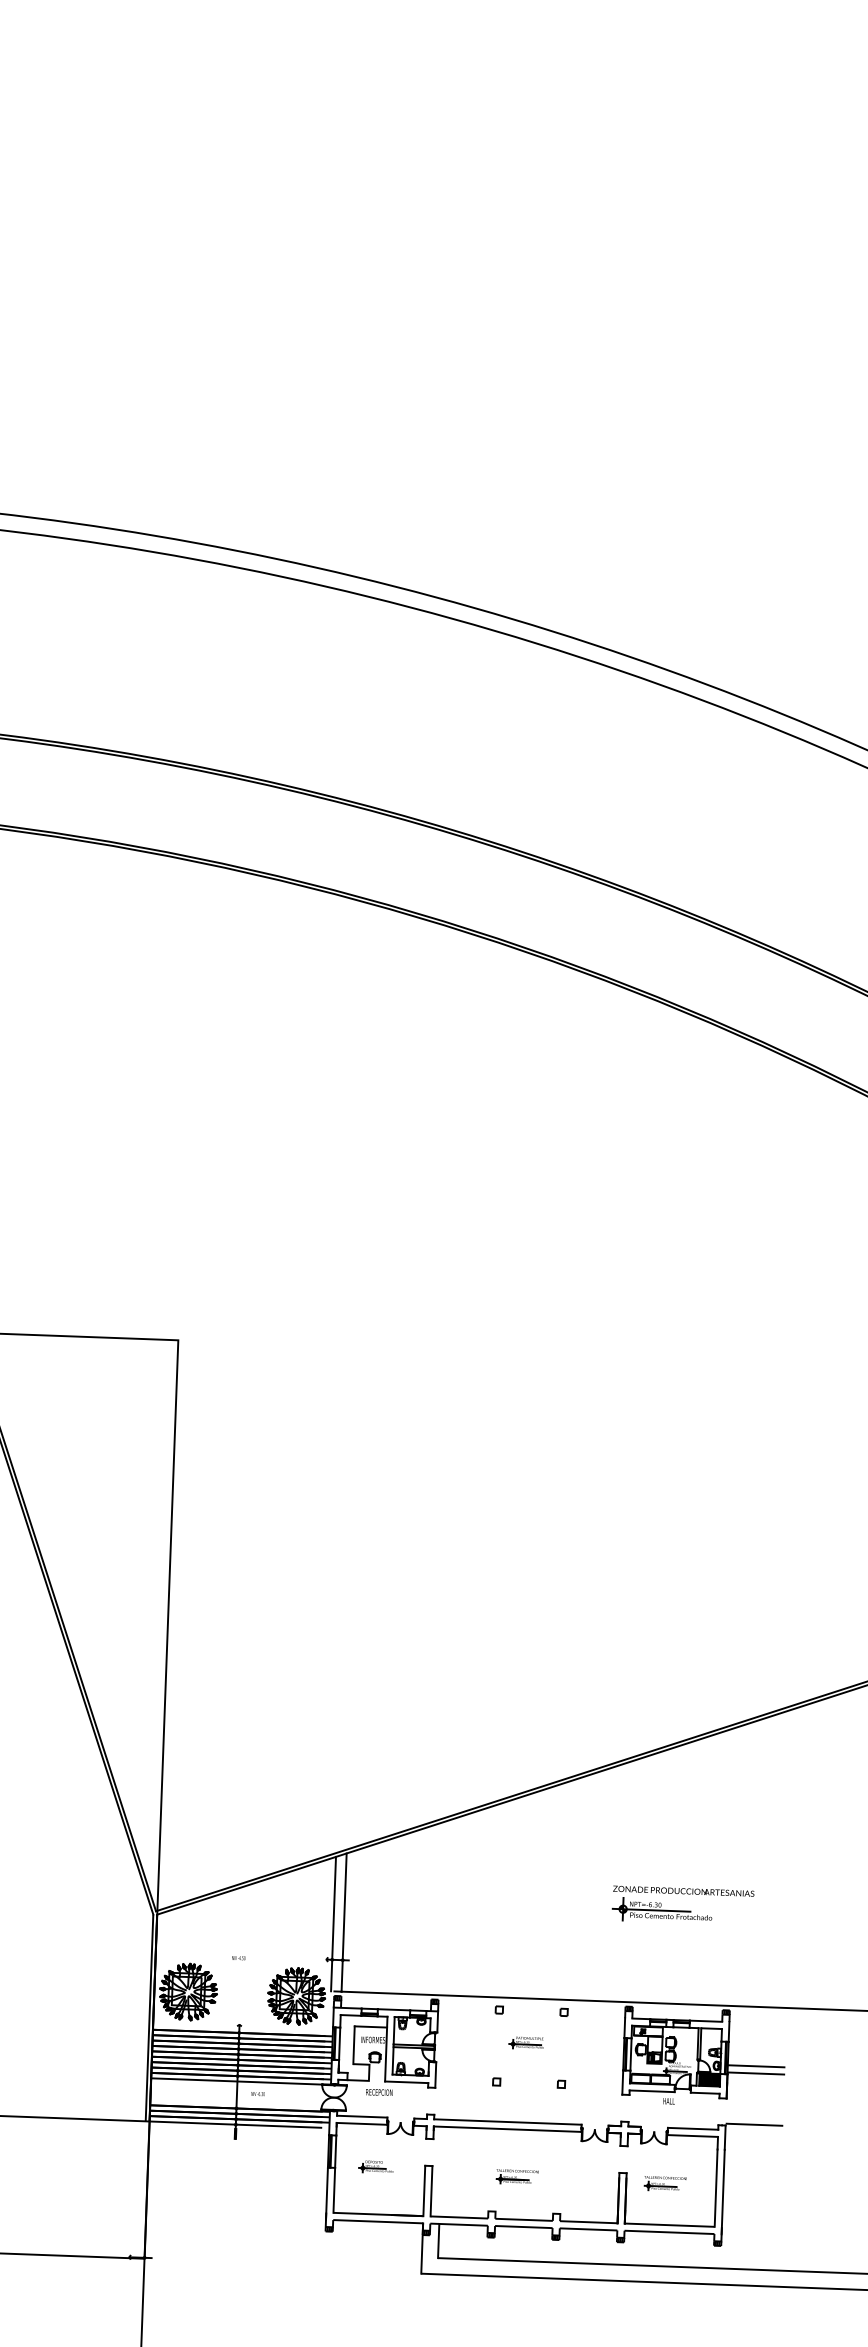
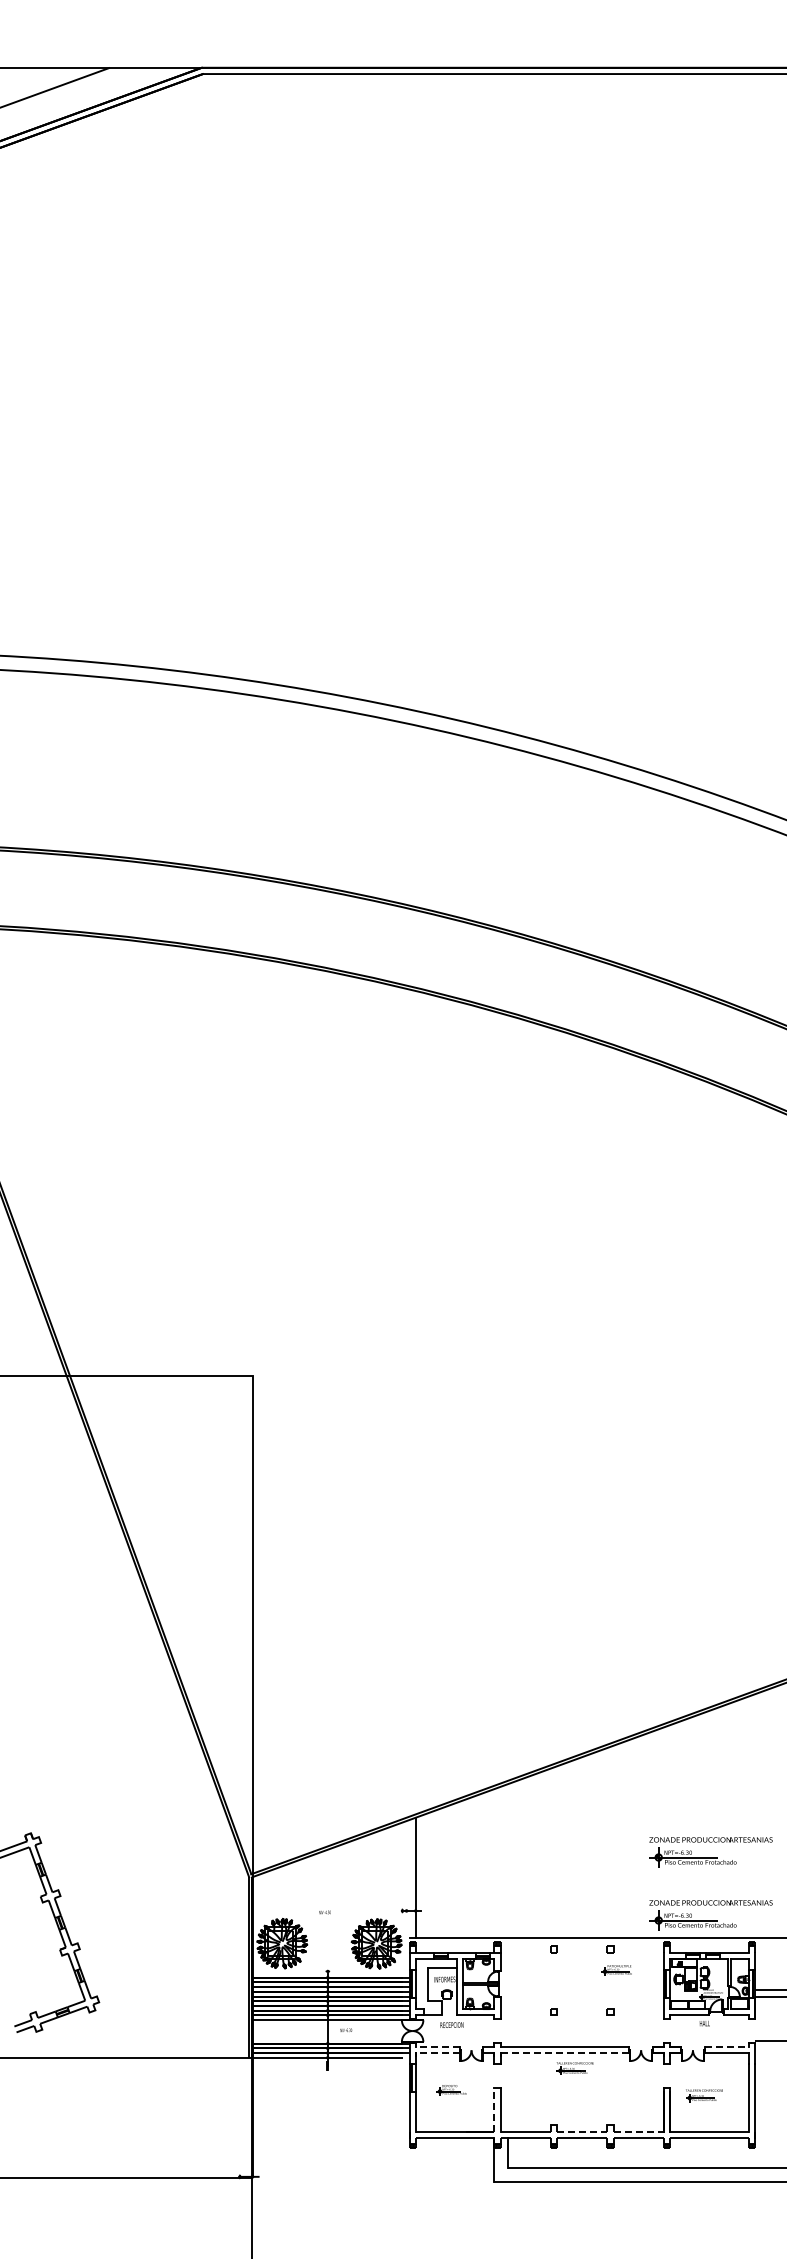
line: (333, 1923) -> (406, 1879), removed
part: (680, 1977) -> (710, 1915), added
part: (526, 2043) -> (616, 1970), moved
hatch: (709, 2079) -> (739, 2003), removed
line: (361, 2116) -> (437, 2046), solid -> dashed
line: (361, 2124) -> (437, 2053), solid -> dashed
line: (692, 2128) -> (726, 2046), solid -> dashed
line: (507, 2129) -> (564, 2053), solid -> dashed
part: (516, 2177) -> (574, 2068), moved
line: (424, 2190) -> (494, 2109), solid -> dashed
line: (524, 2219) -> (582, 2131), solid -> dashed
line: (589, 2222) -> (639, 2131), solid -> dashed

